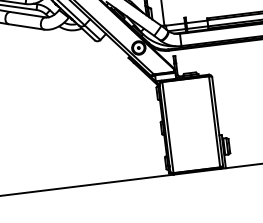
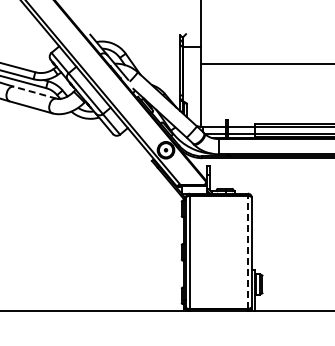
line: (27, 14) -> (34, 92), solid -> dashed
line: (214, 121) -> (247, 252), solid -> dashed

